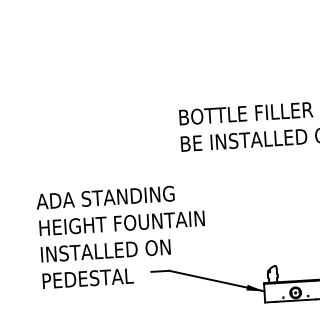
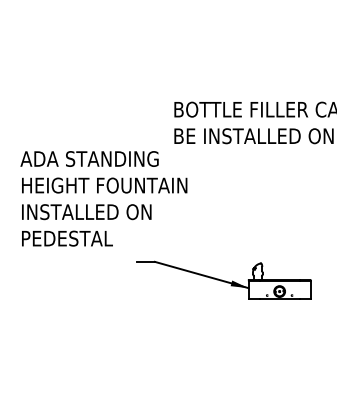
text: (121, 236) -> (103, 198), moved

